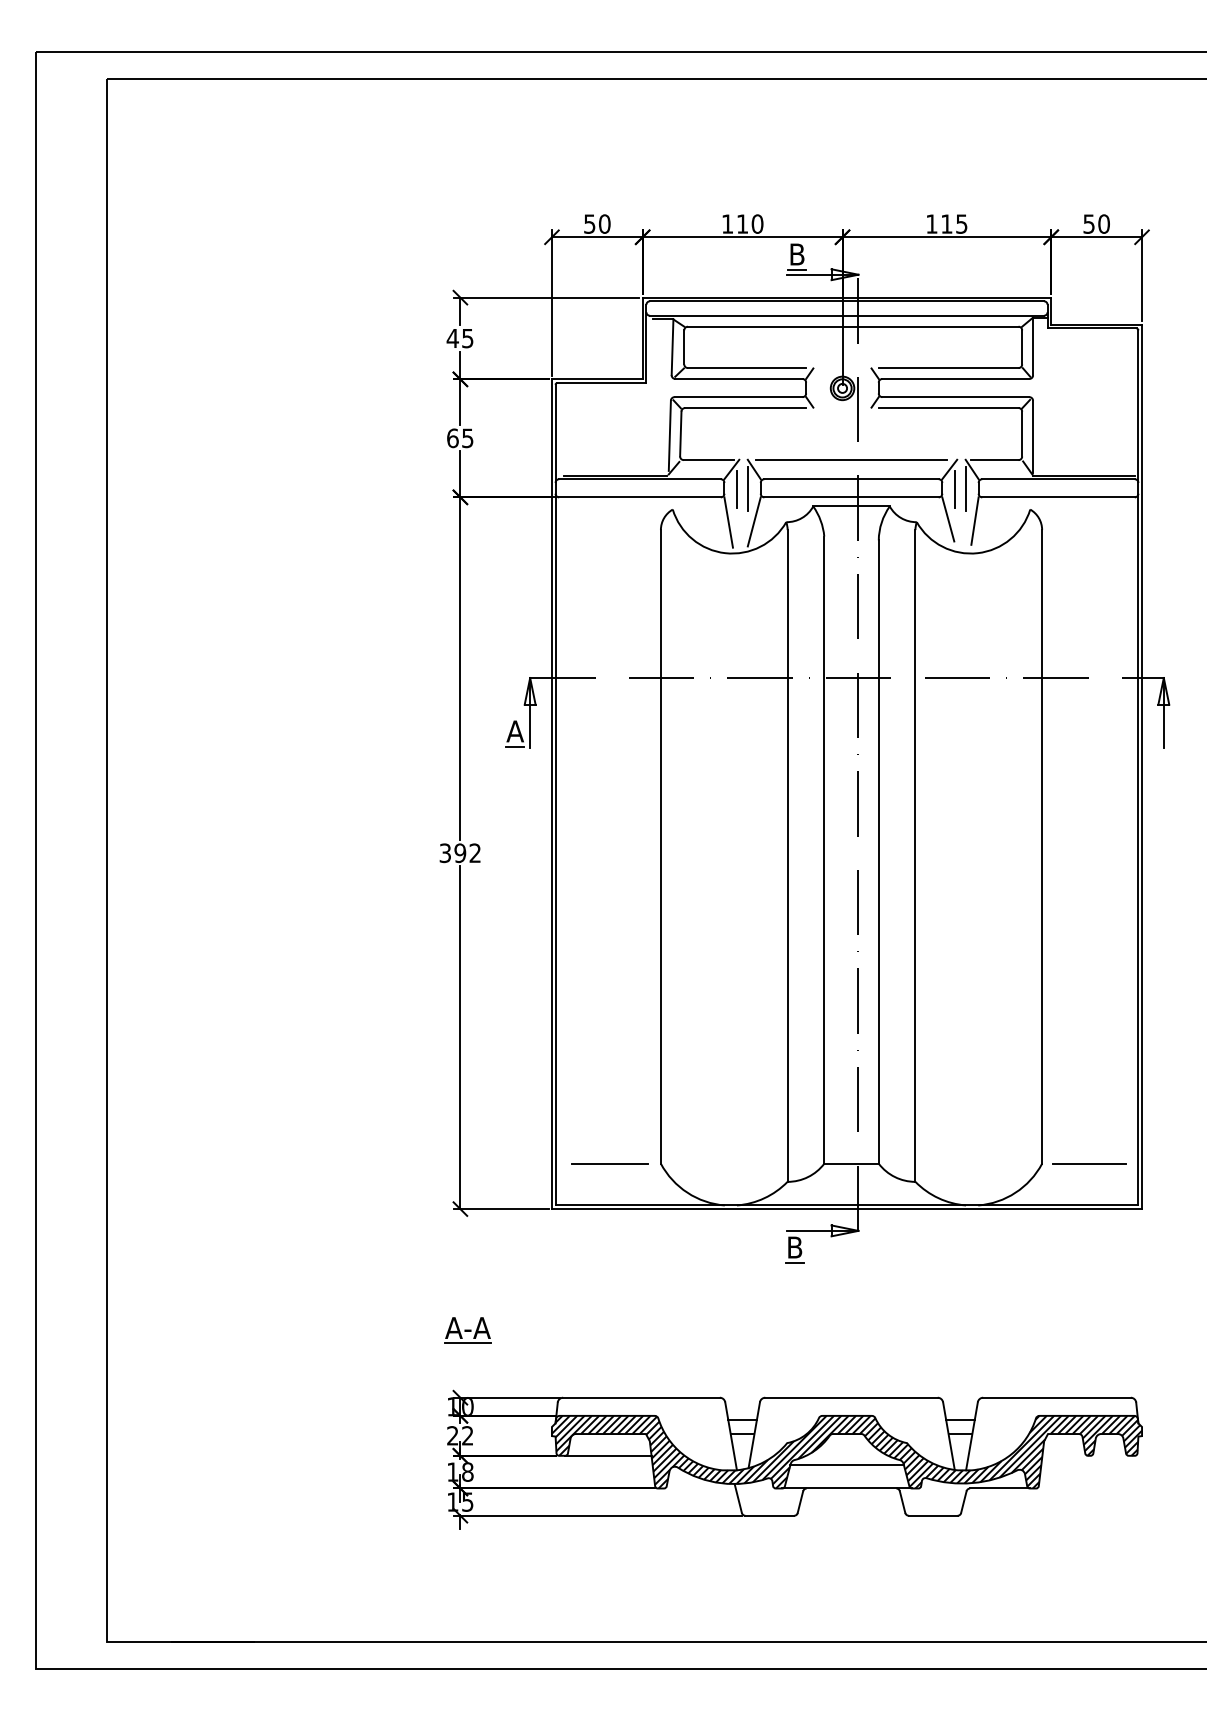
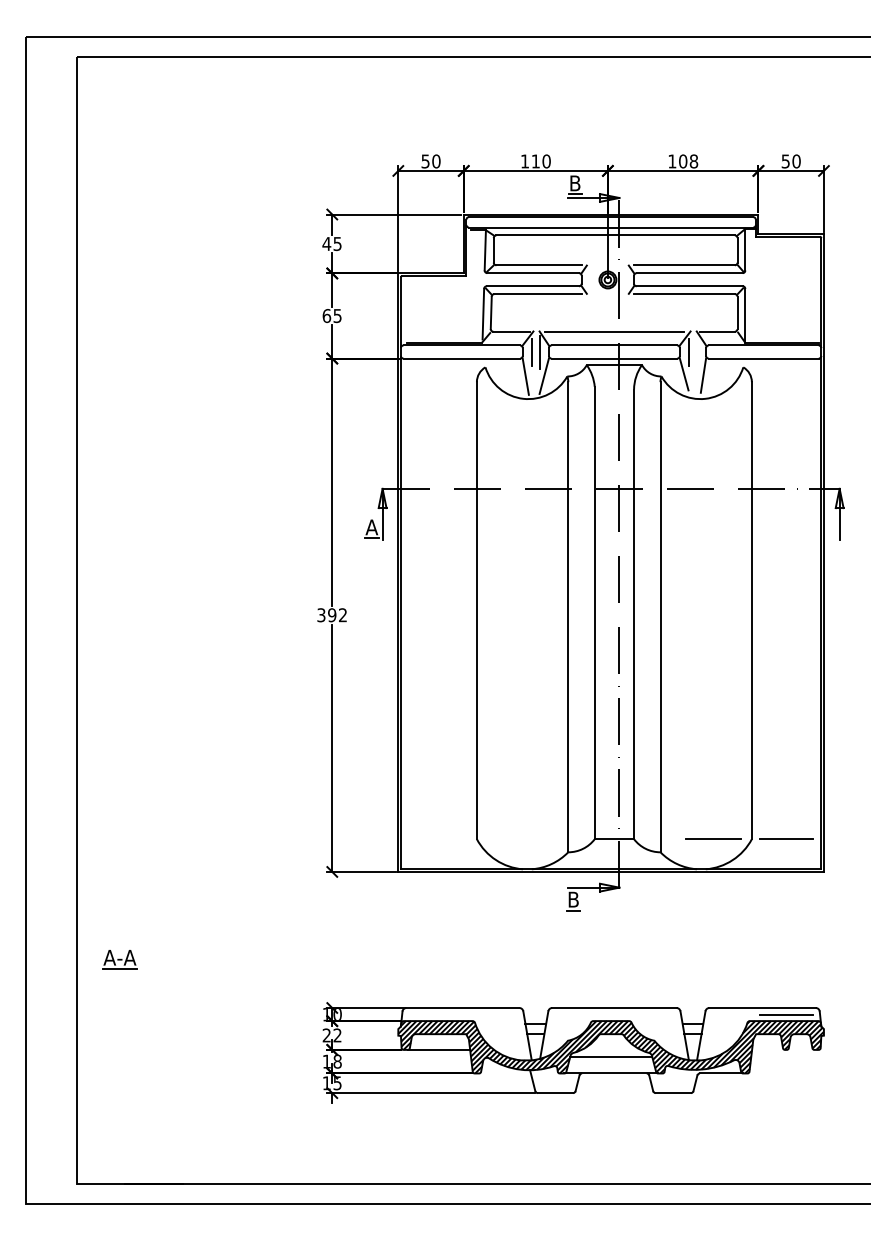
text: (954, 223) -> (688, 161), 115 -> 108
line: (965, 488) -> (696, 352), removed
line: (609, 1163) -> (713, 839), moved
part: (467, 1330) -> (119, 959), moved
line: (1089, 1407) -> (786, 1015), added

